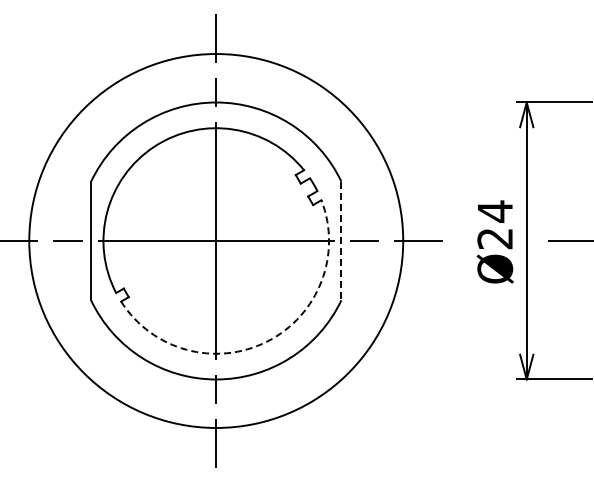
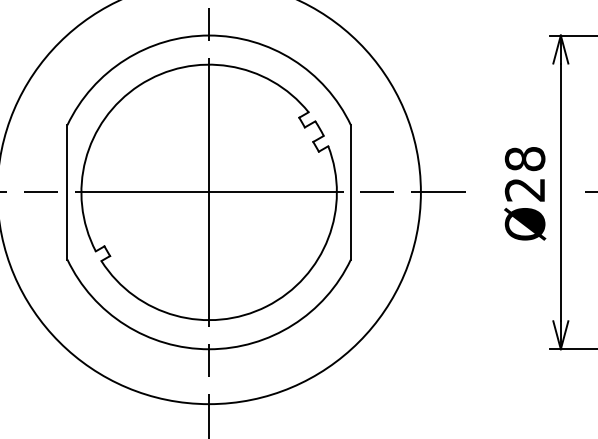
text: (495, 211) -> (525, 158), Ø24 -> Ø28
line: (341, 241) -> (351, 192), dashed -> solid
arc: (267, 341) -> (267, 306), dashed -> solid

